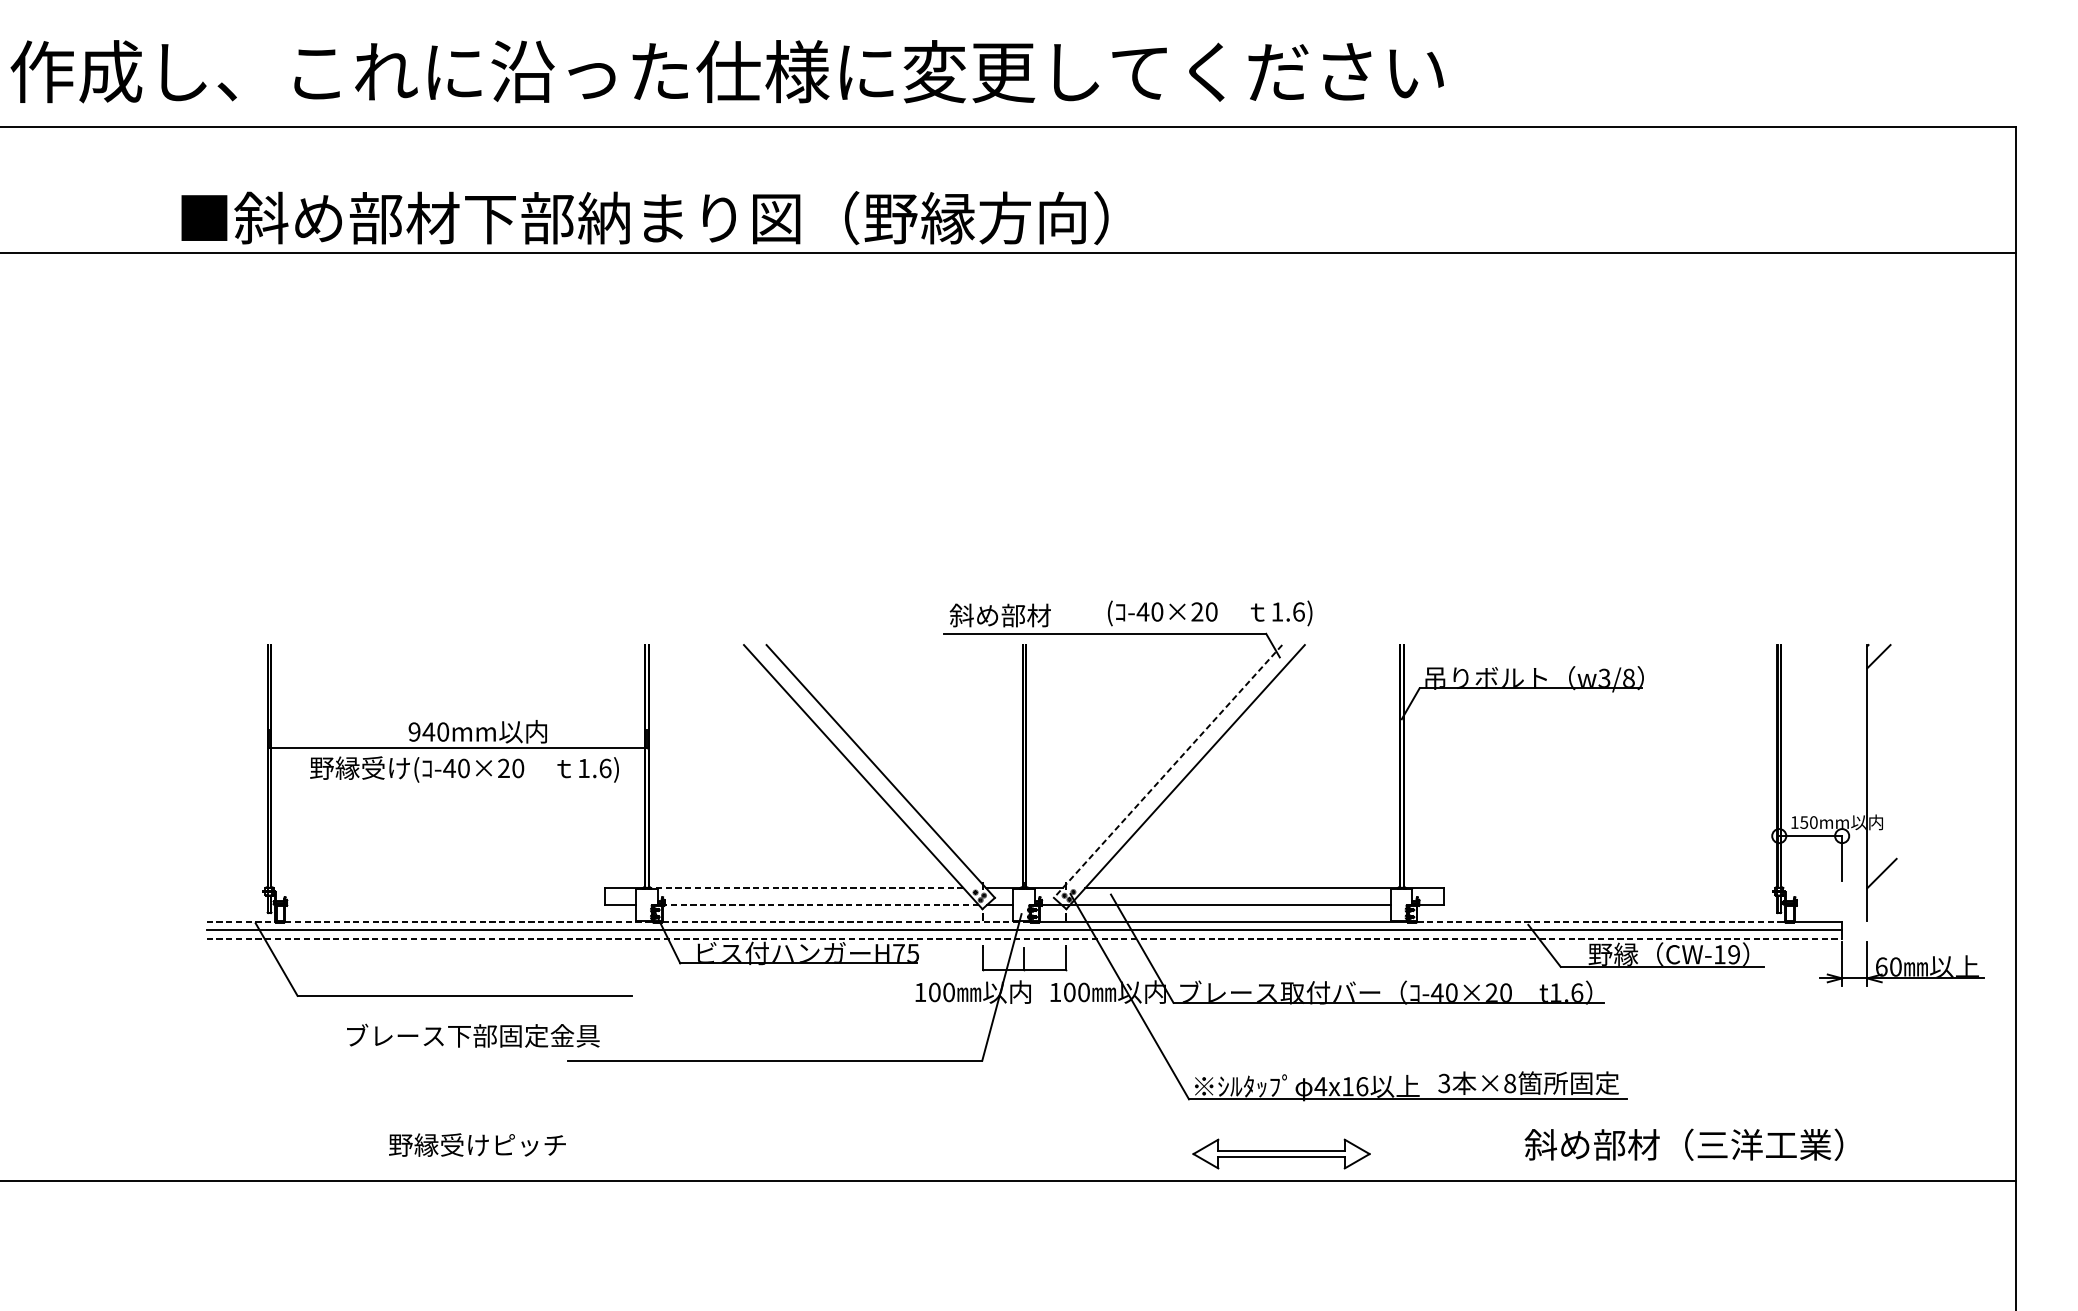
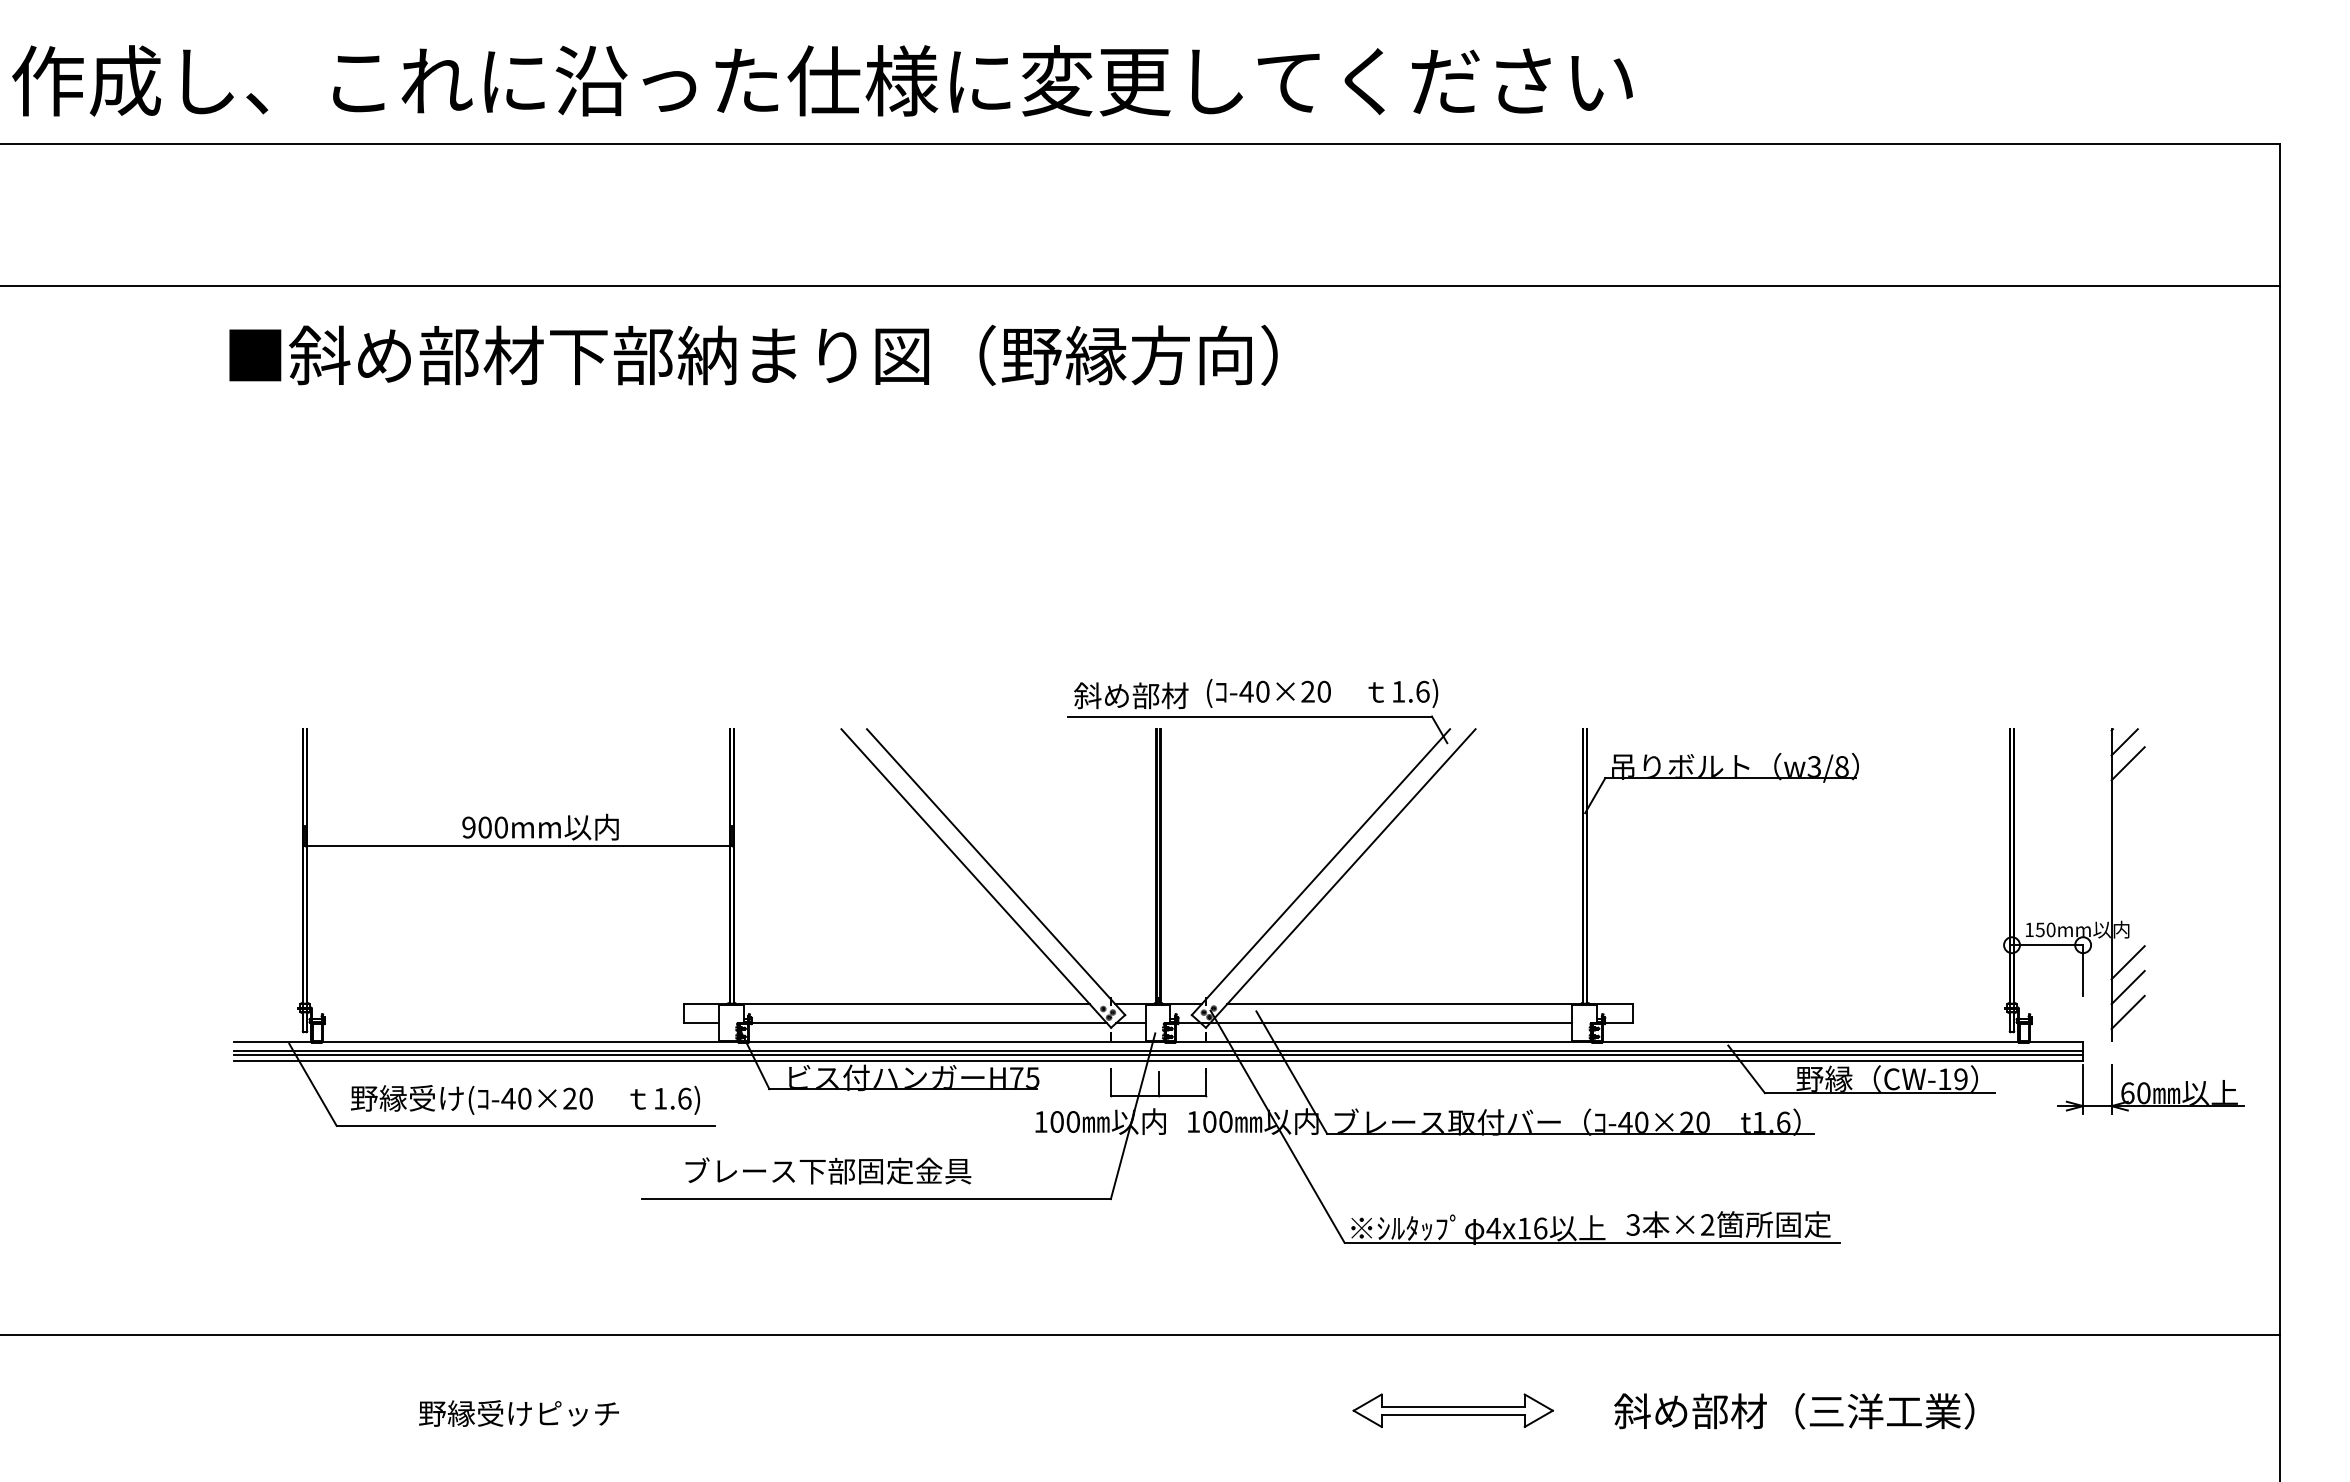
text: (644, 217) -> (753, 354), moved
text: (1210, 613) -> (1322, 693), moved
line: (1881, 675) -> (2127, 763), added
text: (428, 732) -> (484, 827), 940mm -> 900mm
text: (464, 769) -> (525, 1099), moved
line: (1167, 771) -> (1320, 872), dashed -> solid
line: (1881, 851) -> (2127, 962), added
line: (807, 888) -> (913, 1004), dashed -> solid
line: (1881, 895) -> (2127, 1012), added
line: (821, 905) -> (929, 1023), dashed -> solid
line: (240, 922) -> (272, 1042), dashed -> solid
line: (469, 922) -> (530, 1042), dashed -> solid
line: (846, 922) -> (957, 1042), dashed -> solid
line: (1601, 922) -> (1810, 1042), dashed -> solid
line: (1024, 933) -> (1158, 1055), added
line: (1024, 938) -> (1158, 1061), dashed -> solid
text: (473, 1035) -> (828, 1170), moved
text: (1509, 1083) -> (1707, 1224), ×8 -> ×2
text: (476, 1145) -> (518, 1413), moved
text: (1684, 1145) -> (1794, 1411), moved
part: (1280, 1153) -> (1452, 1410), moved

